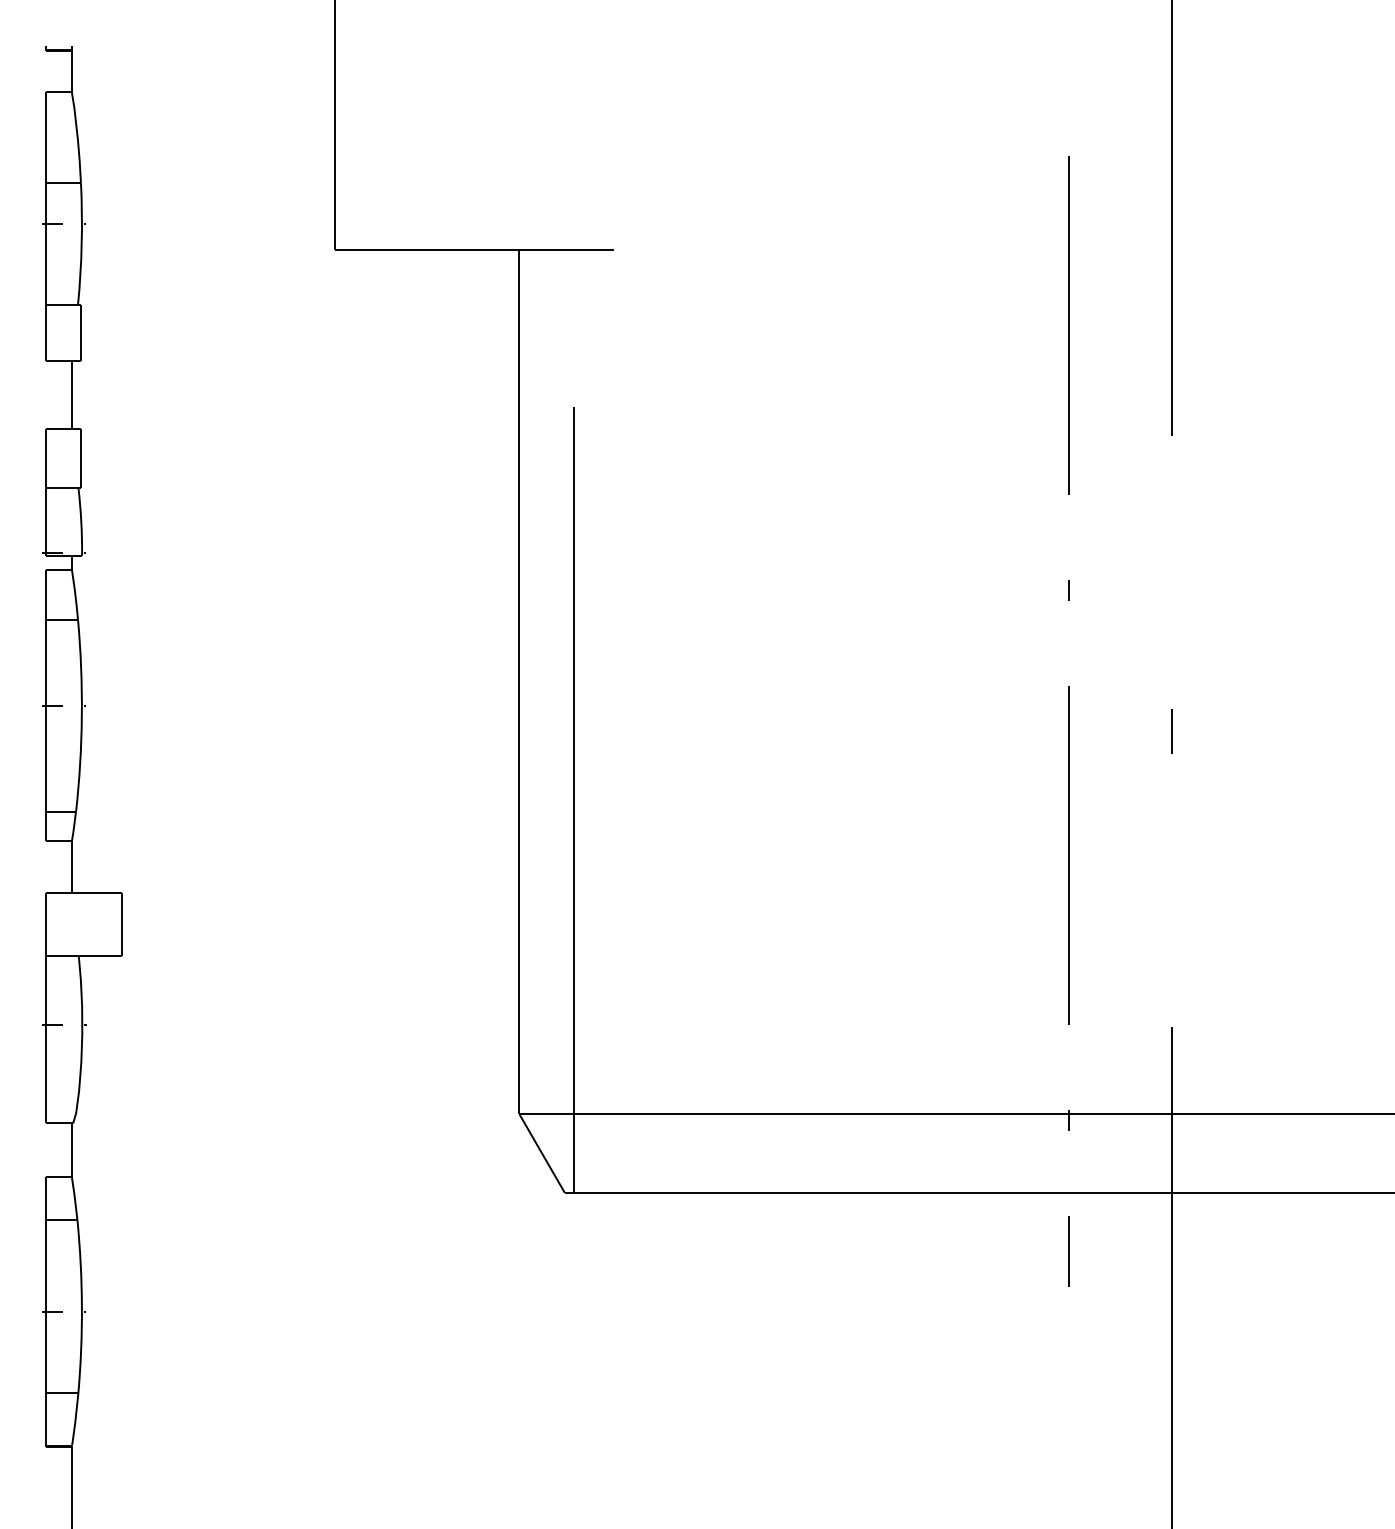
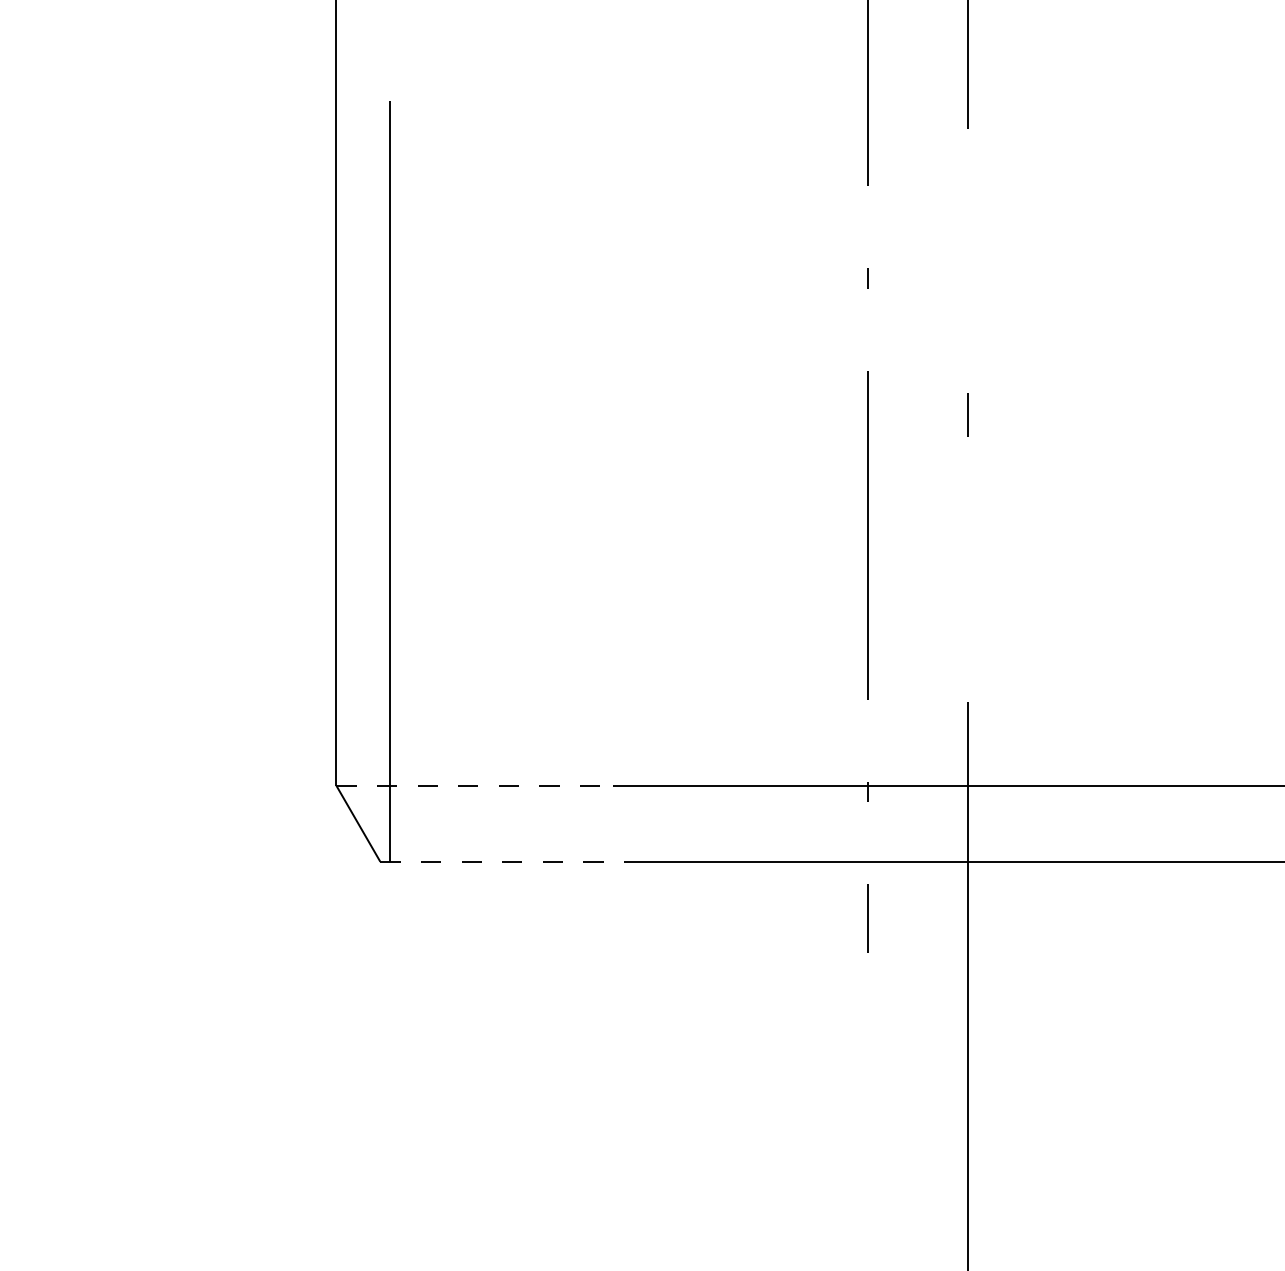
line: (662, 1114) -> (474, 785), solid -> dashed
line: (696, 1192) -> (507, 861), solid -> dashed

